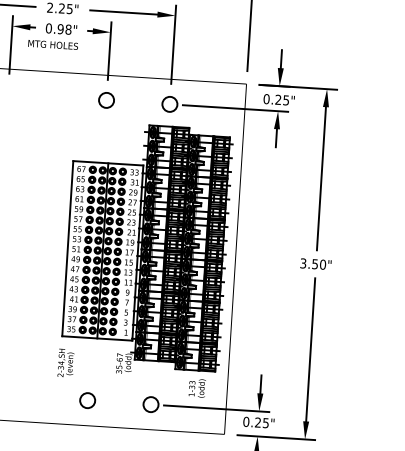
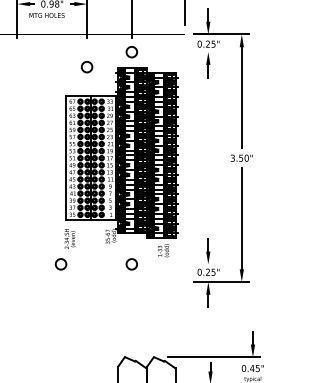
circle: (105, 100) -> (86, 67), moved
line: (235, 109) -> (178, 52), removed
circle: (86, 400) -> (60, 264), moved
line: (217, 408) -> (178, 264), removed

